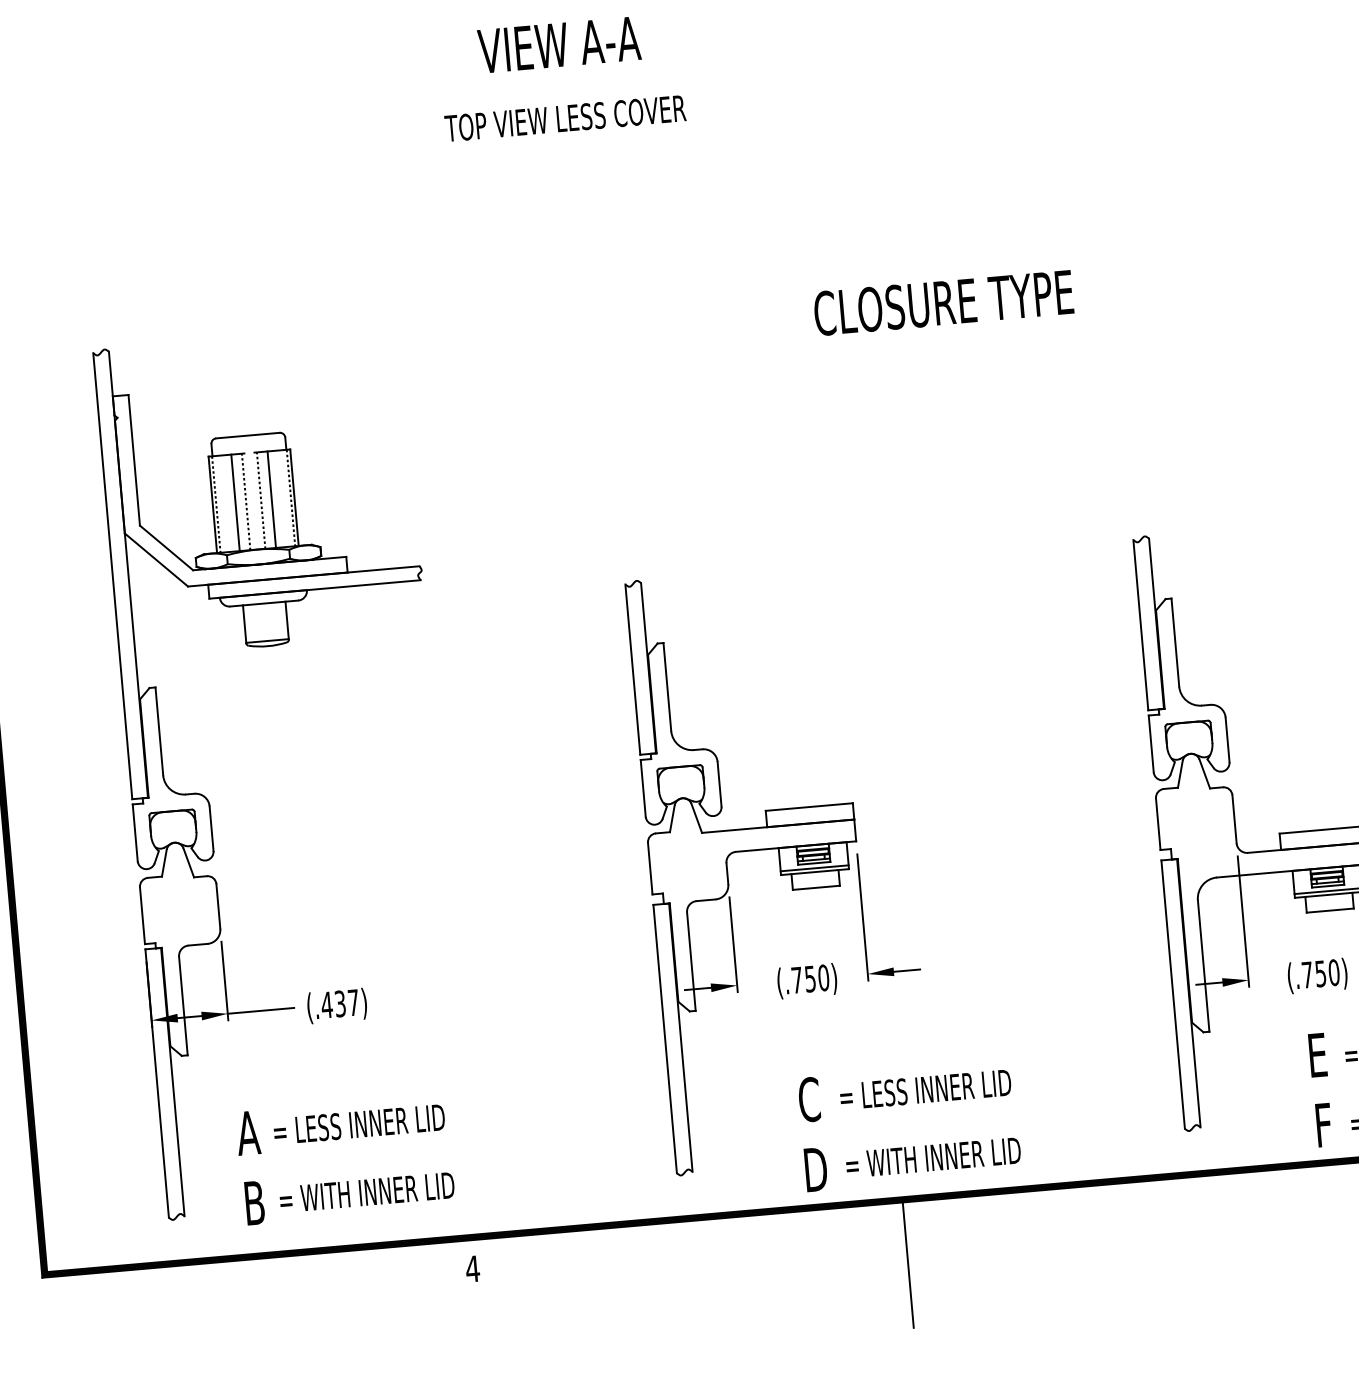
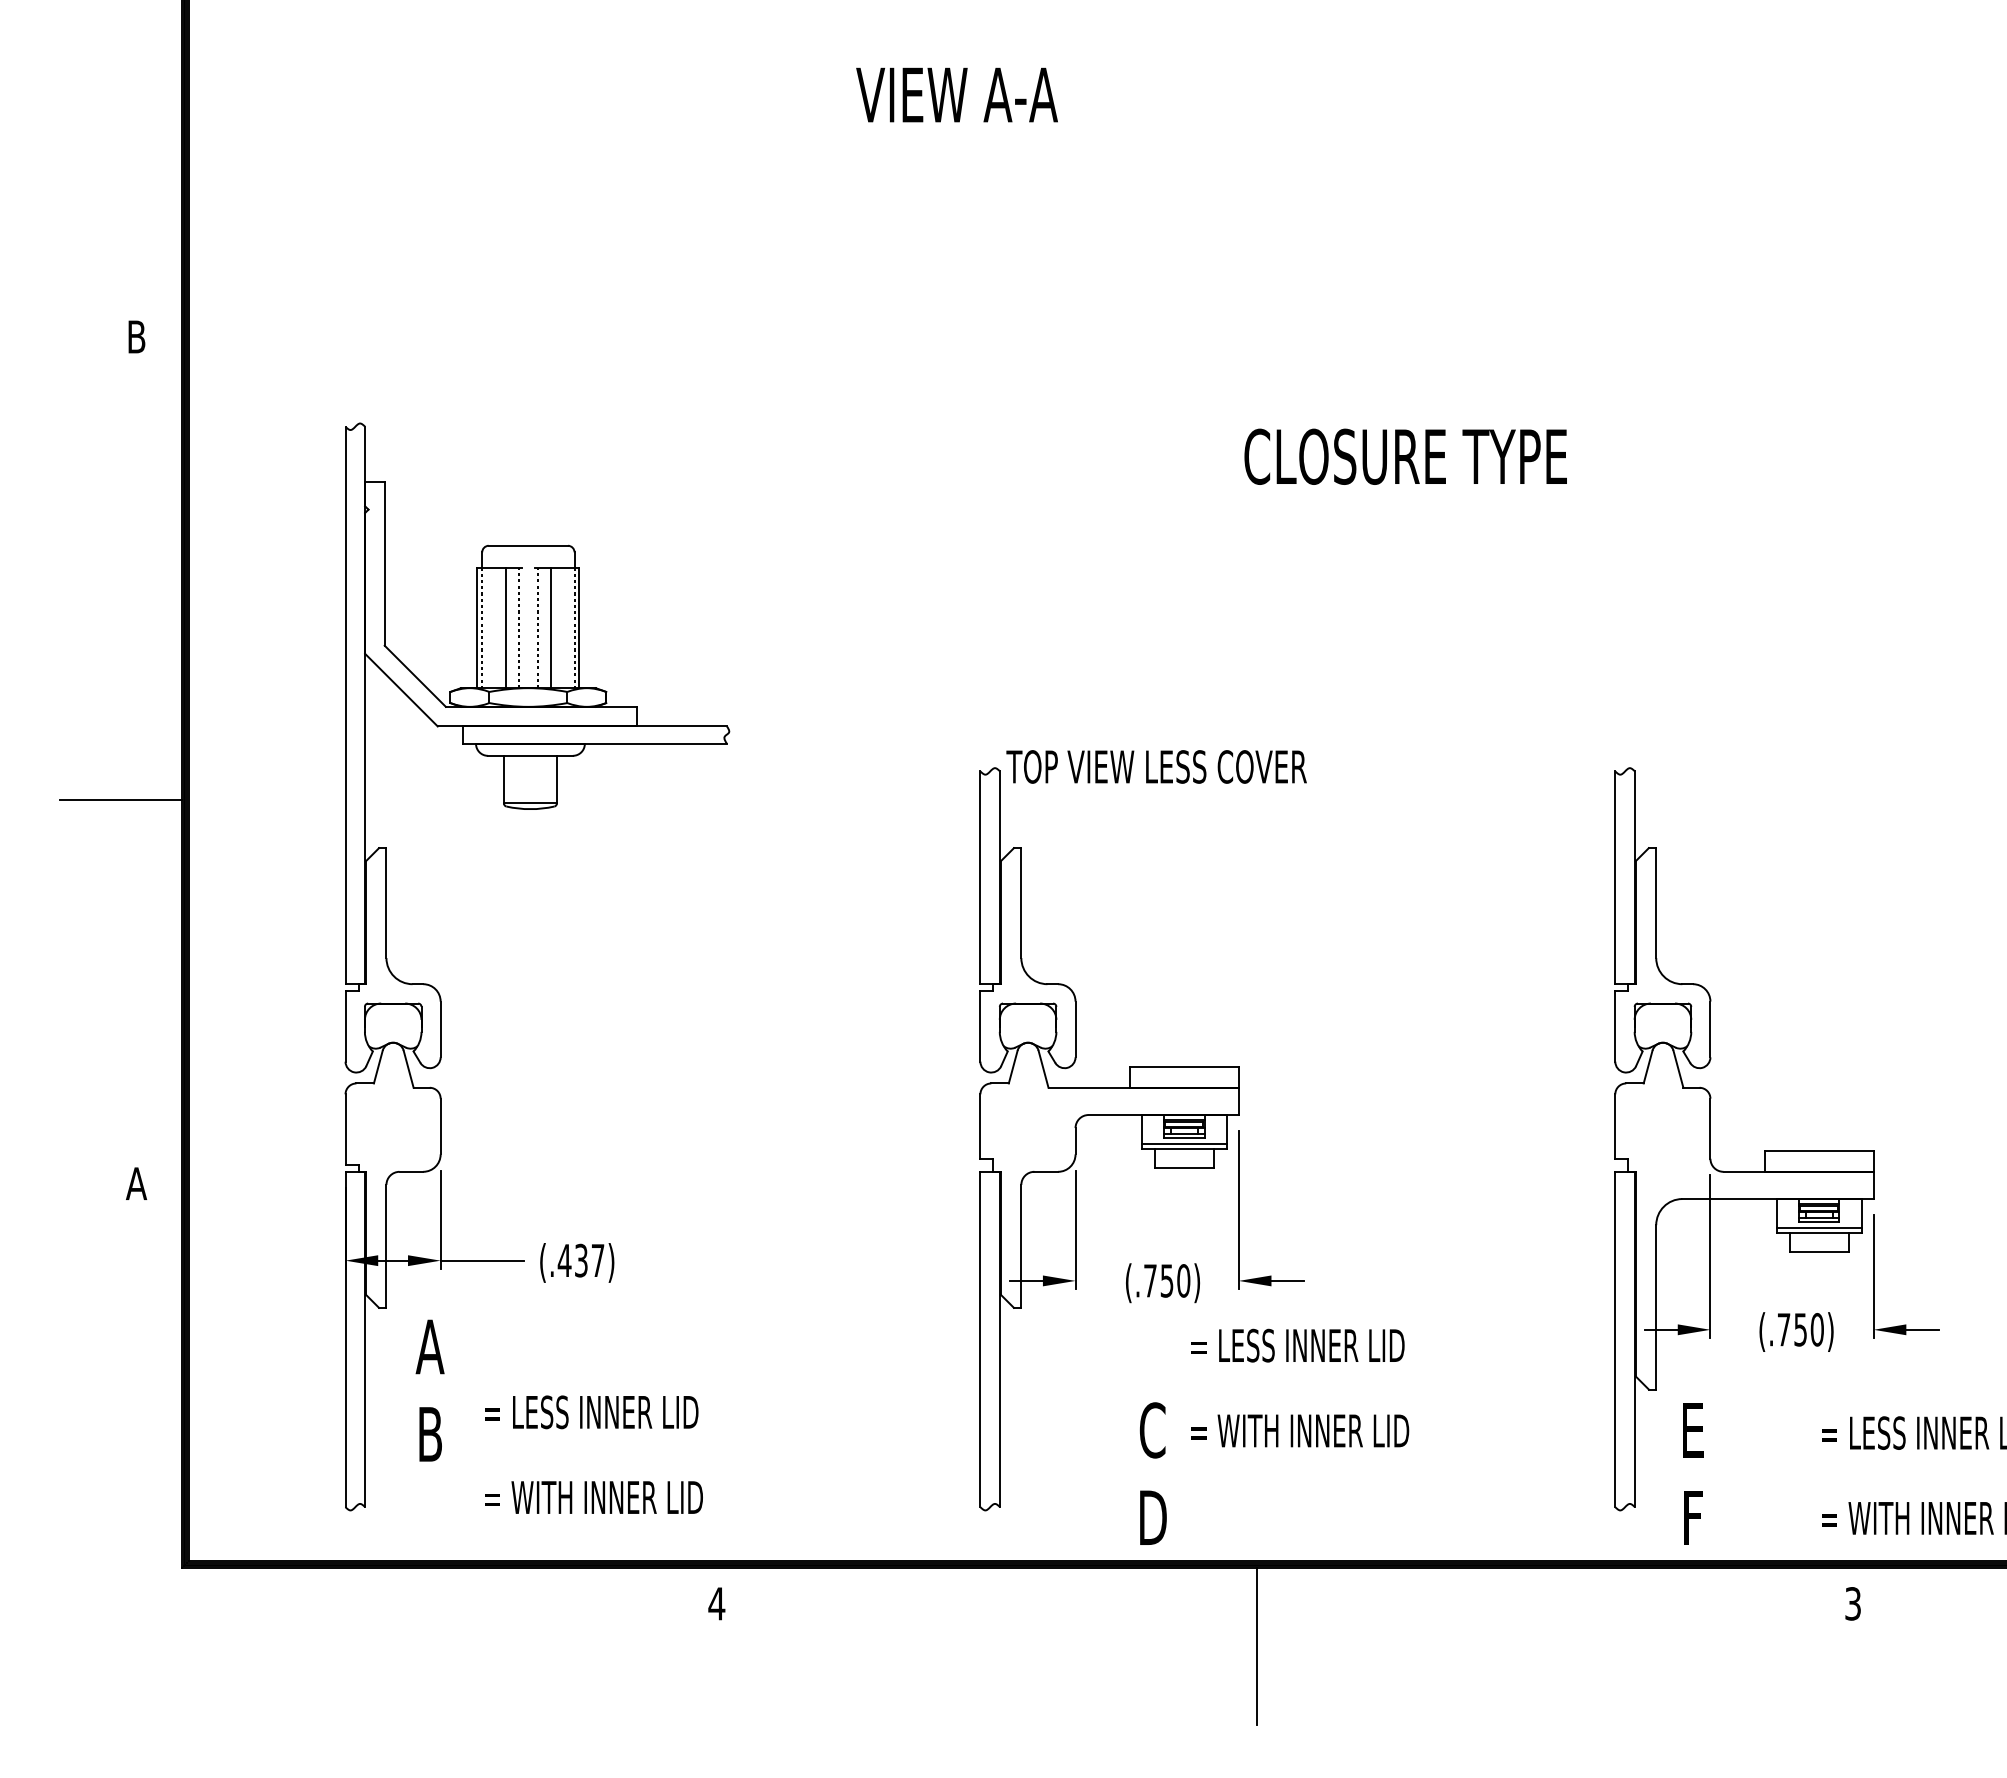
text: (565, 118) -> (1156, 766), moved
text: (1321, 1089) -> (1693, 1473), moved
text: (930, 1123) -> (1300, 1387), moved
text: (250, 1168) -> (429, 1390), moved

